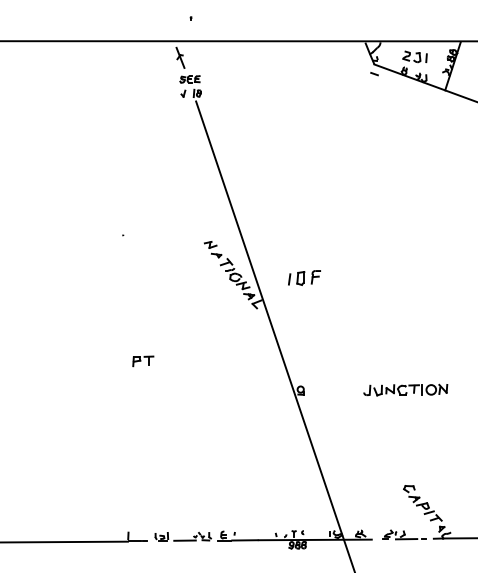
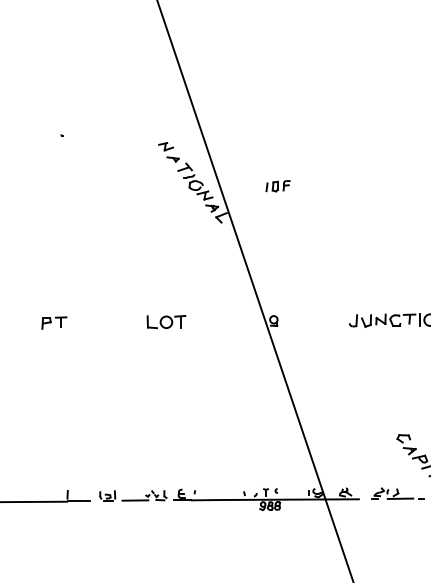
part: (303, 277) -> (277, 185), size x0.62
part: (143, 361) -> (54, 323), moved
part: (210, 391) -> (165, 322), added

